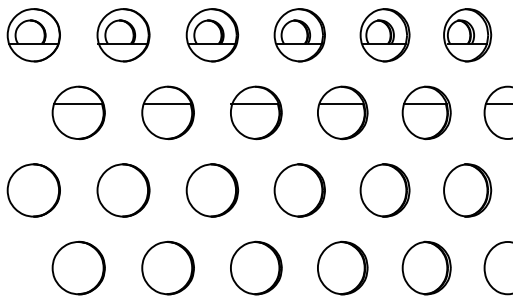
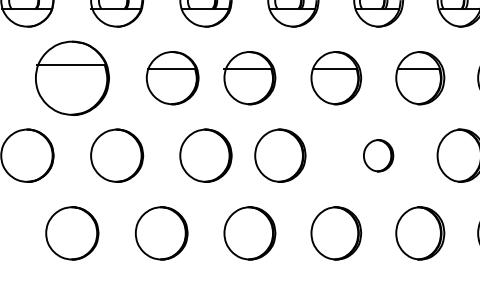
part: (78, 112) -> (72, 77), size x1.4
part: (167, 112) -> (172, 77), moved
part: (299, 190) -> (280, 155), moved
part: (384, 190) -> (378, 155), size x0.6

